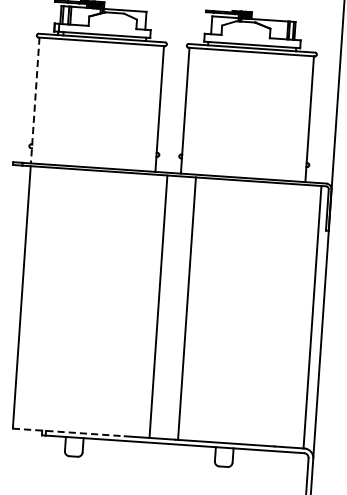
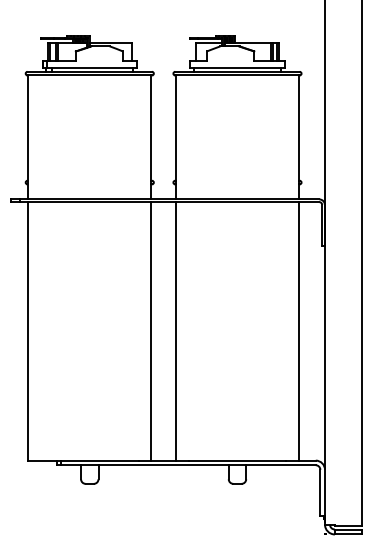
line: (35, 100) -> (28, 137), dashed -> solid
line: (158, 306) -> (151, 331), moved
line: (187, 308) -> (176, 331), moved
line: (312, 317) -> (298, 331), moved
line: (69, 432) -> (84, 460), dashed -> solid

